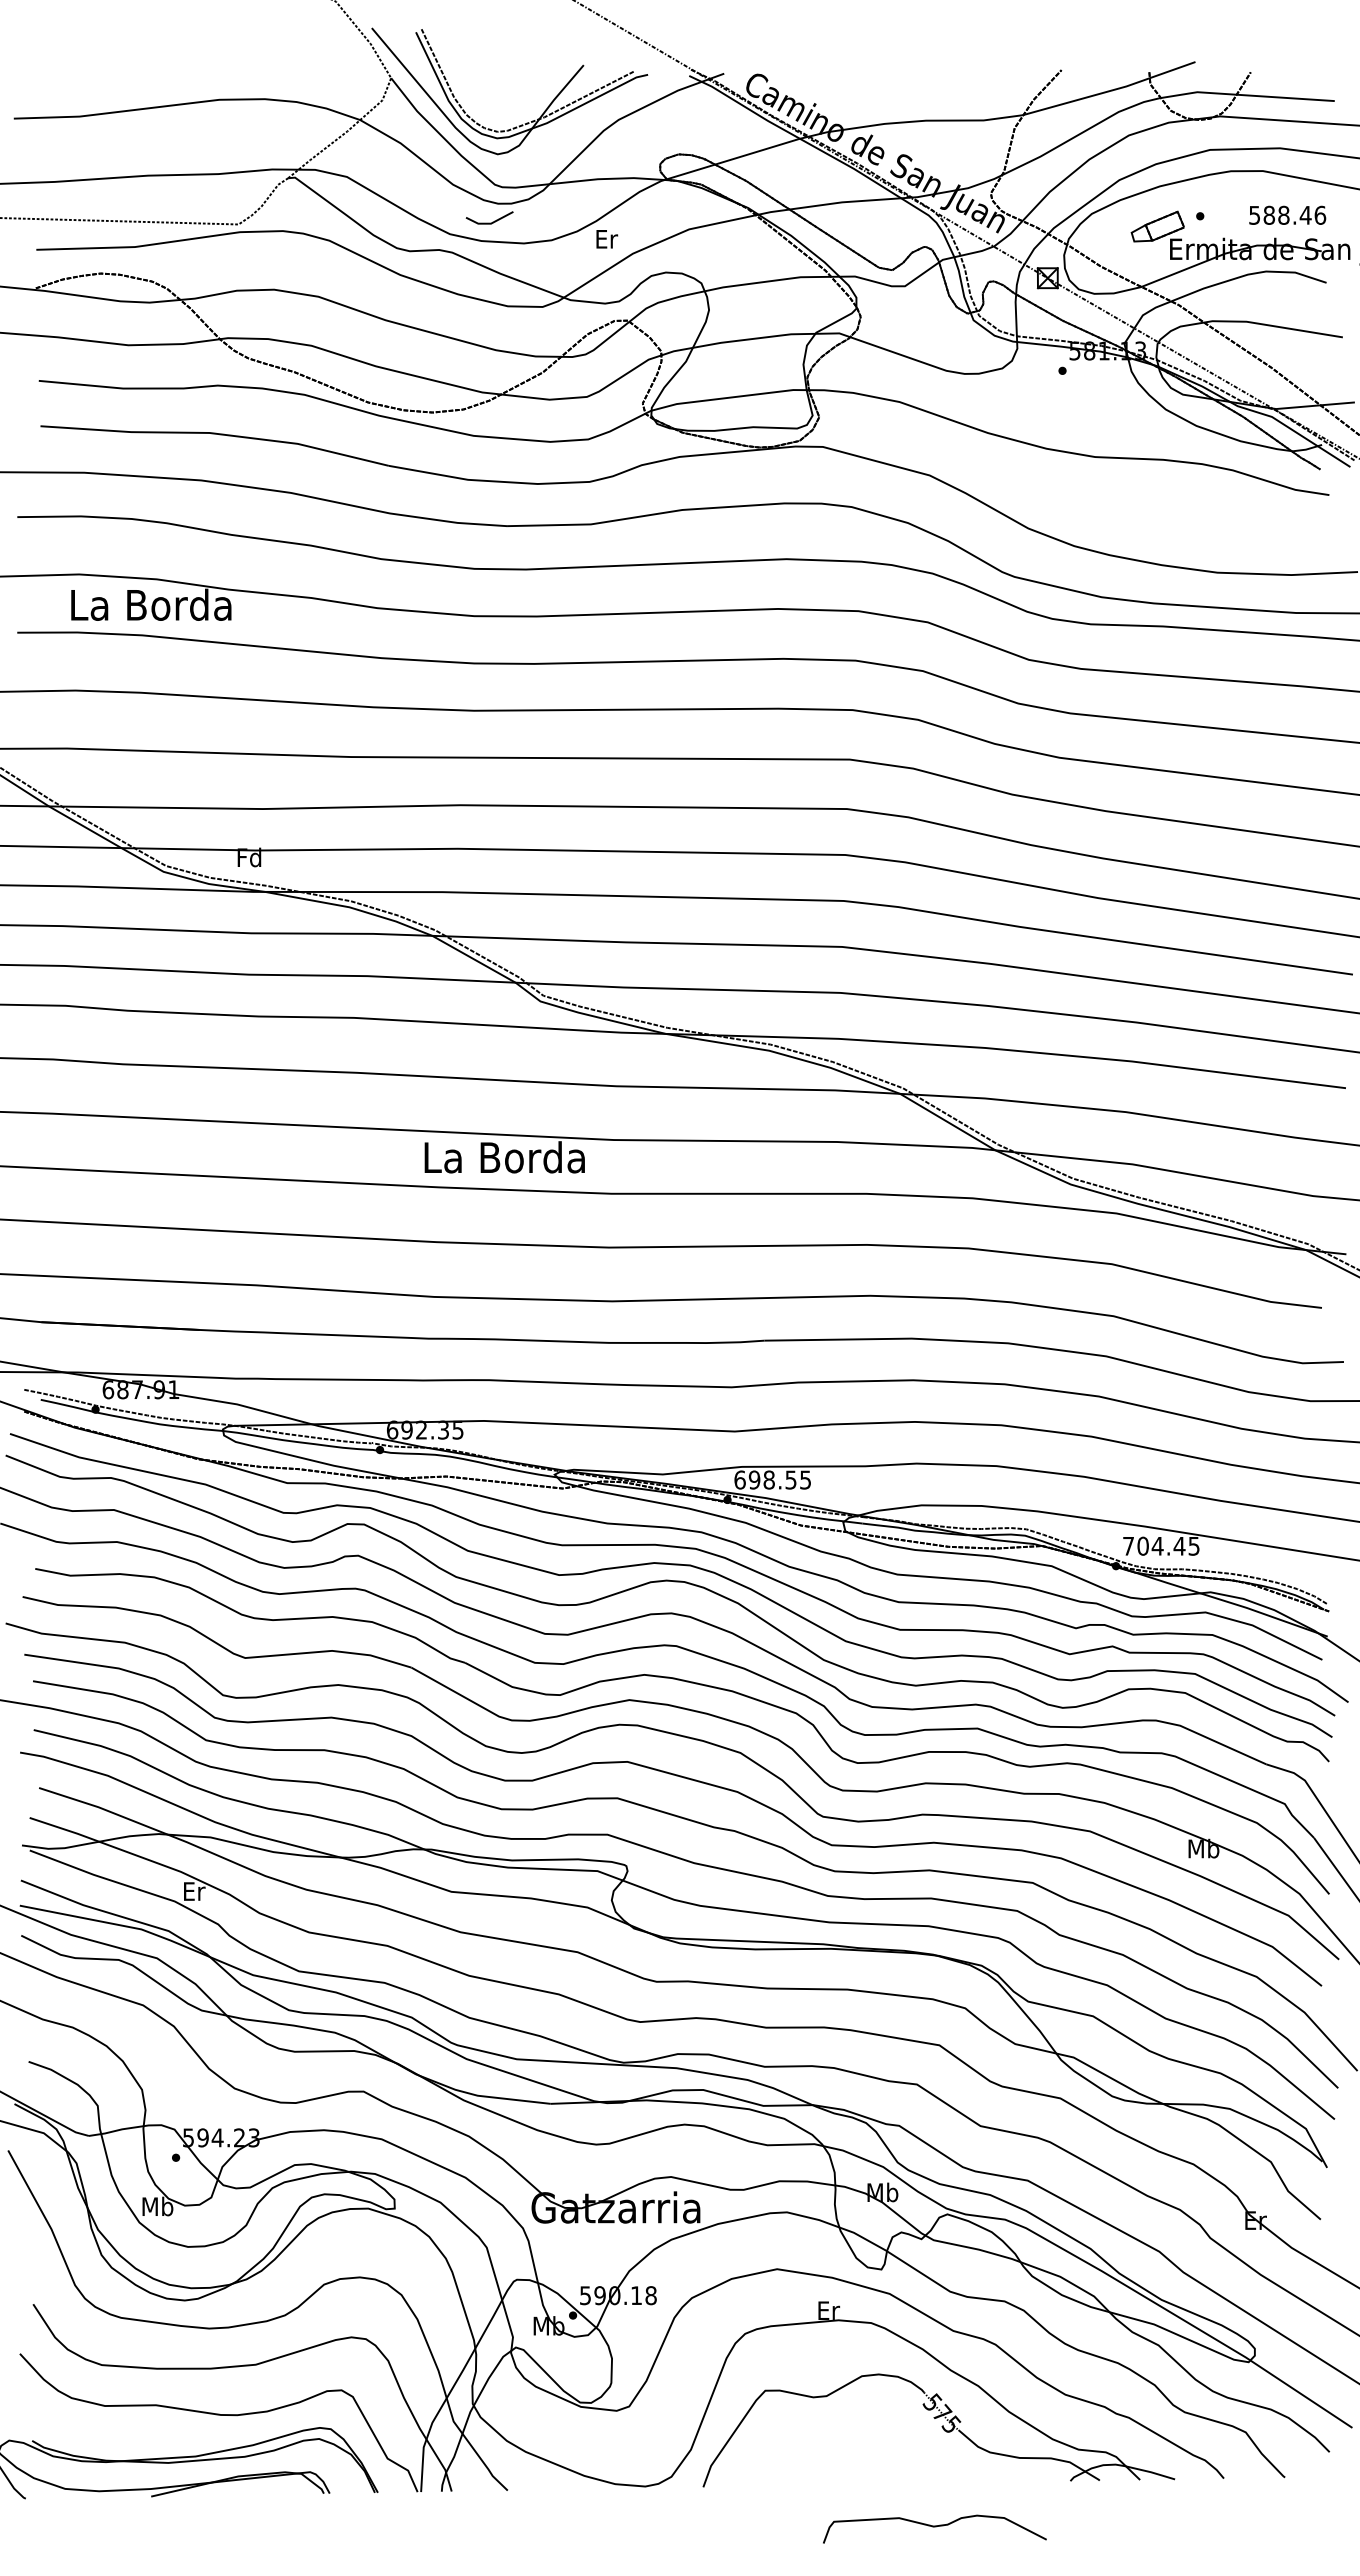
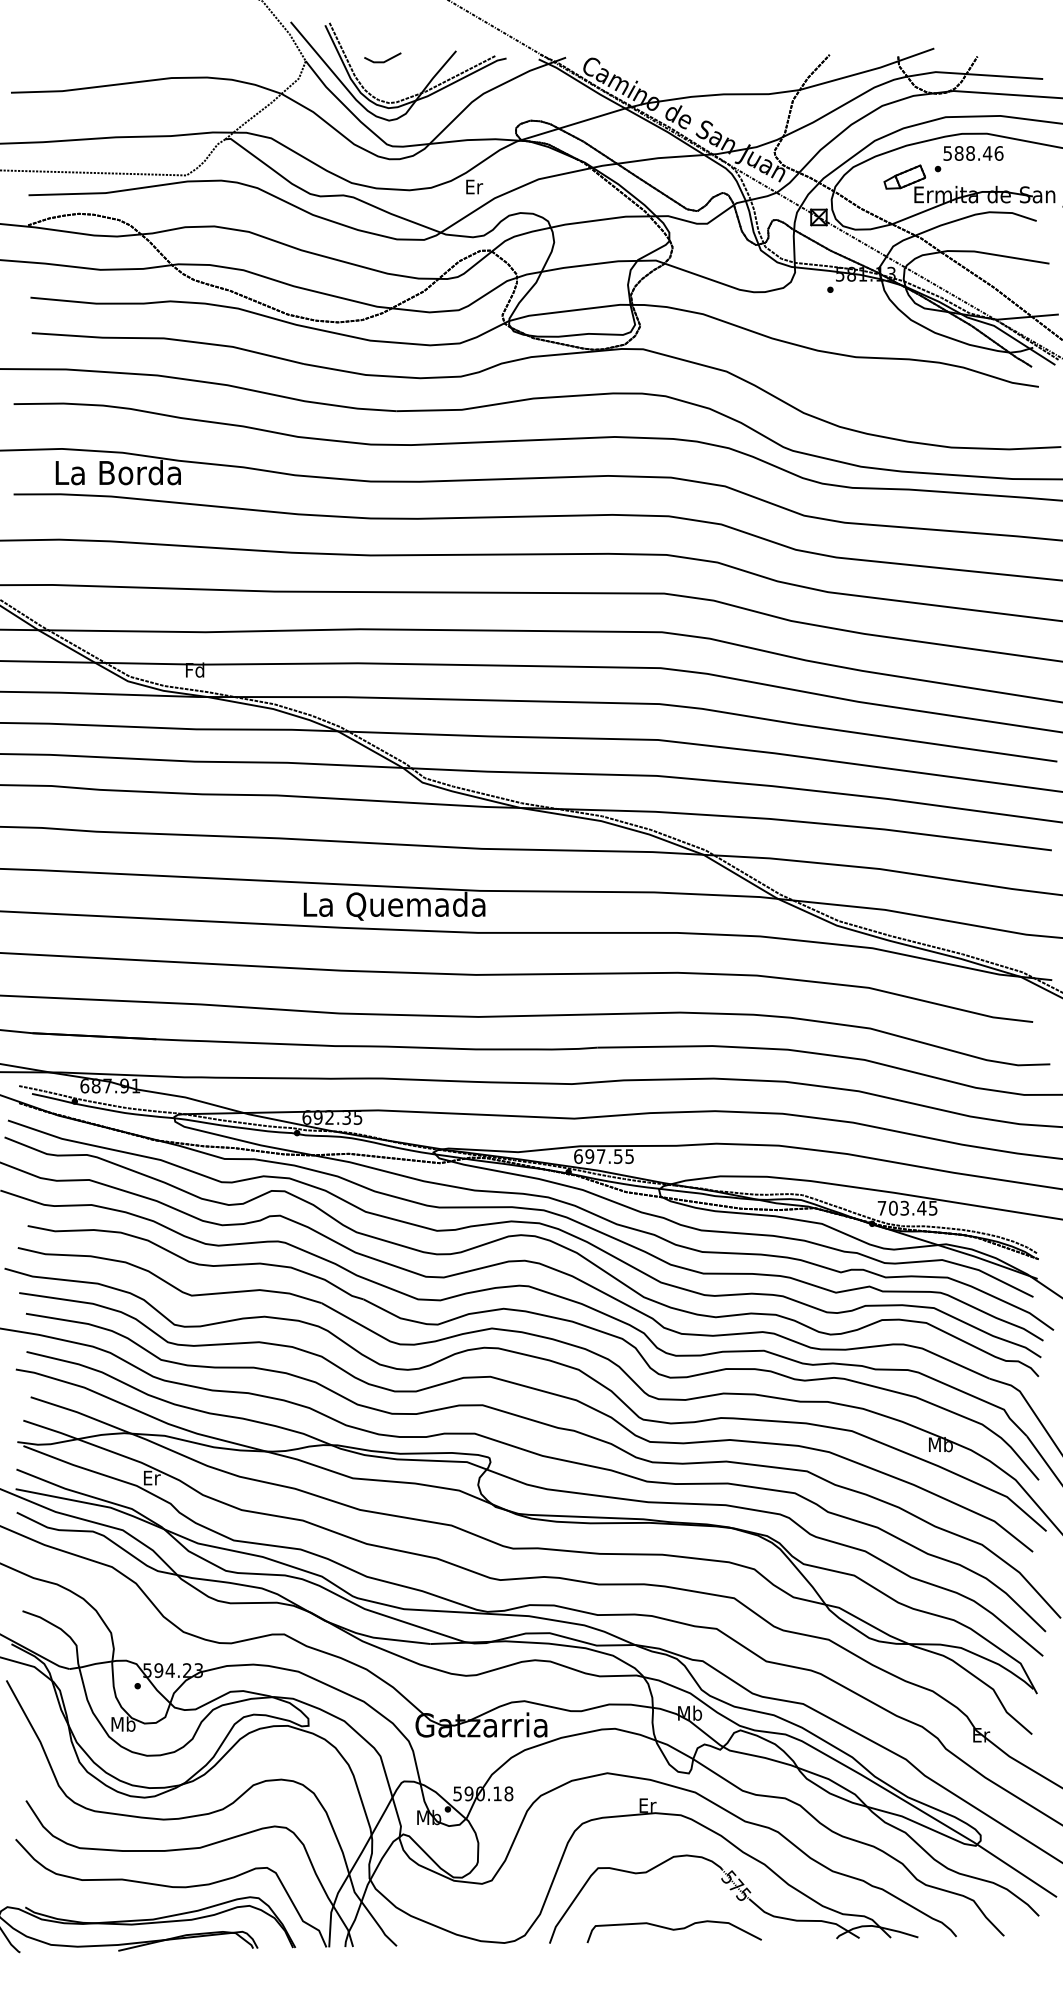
text: (1287, 214) -> (973, 152), moved
line: (492, 221) -> (384, 60), moved
text: (504, 1159) -> (394, 906), La Borda -> La Quemada
text: (768, 1479) -> (600, 1156), 698.55 -> 697.55
text: (1157, 1545) -> (904, 1207), 704.45 -> 703.45
curve: (934, 2527) -> (674, 1930), moved

